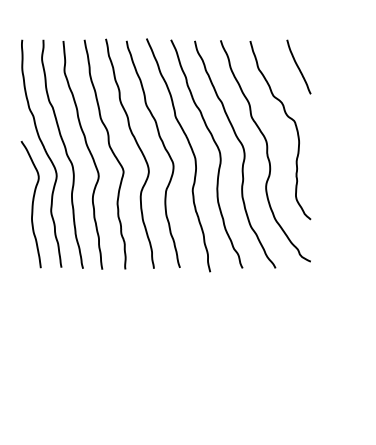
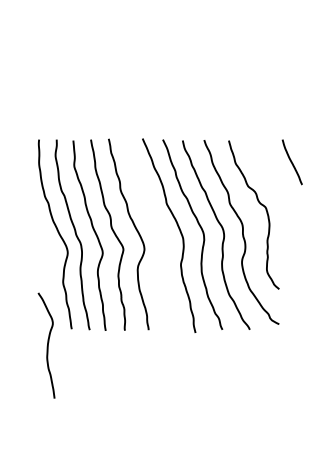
curve: (297, 67) -> (291, 162), moved
curve: (163, 147) -> (156, 229), removed
curve: (32, 204) -> (47, 345), moved

